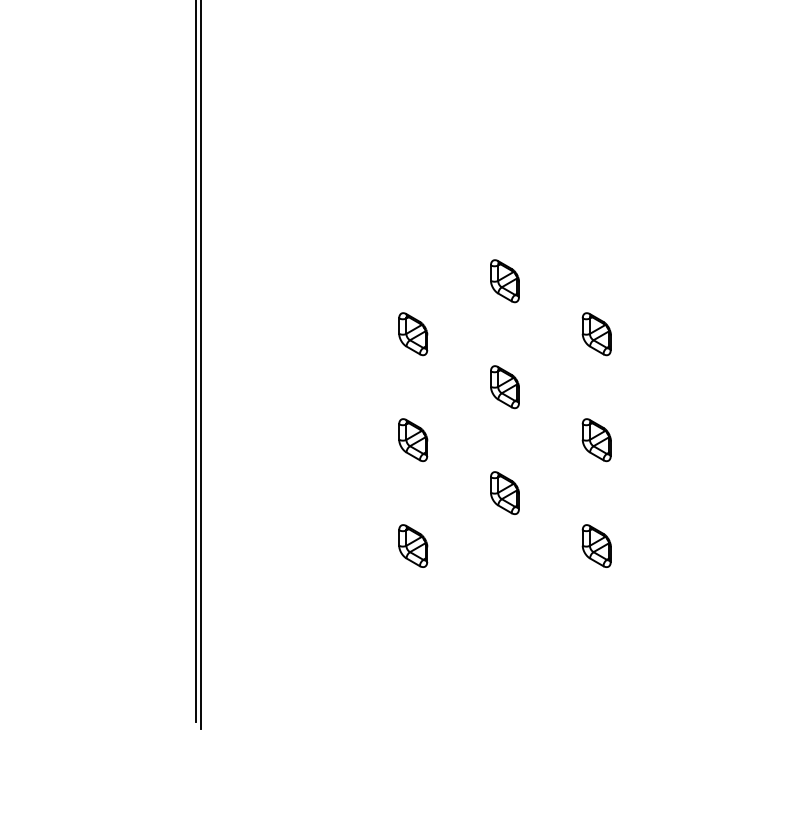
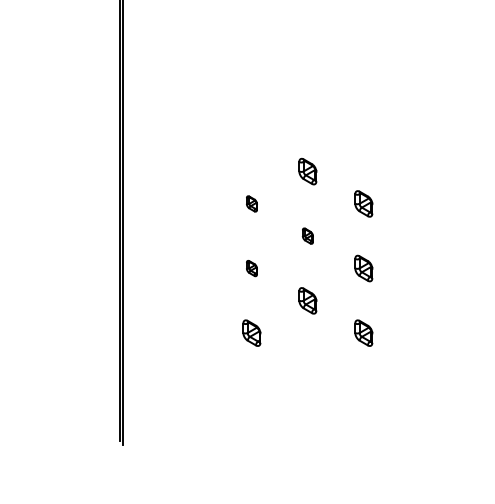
part: (412, 333) -> (251, 203), size x0.6
part: (504, 385) -> (307, 235), size x0.6
part: (412, 440) -> (251, 268), size x0.6

